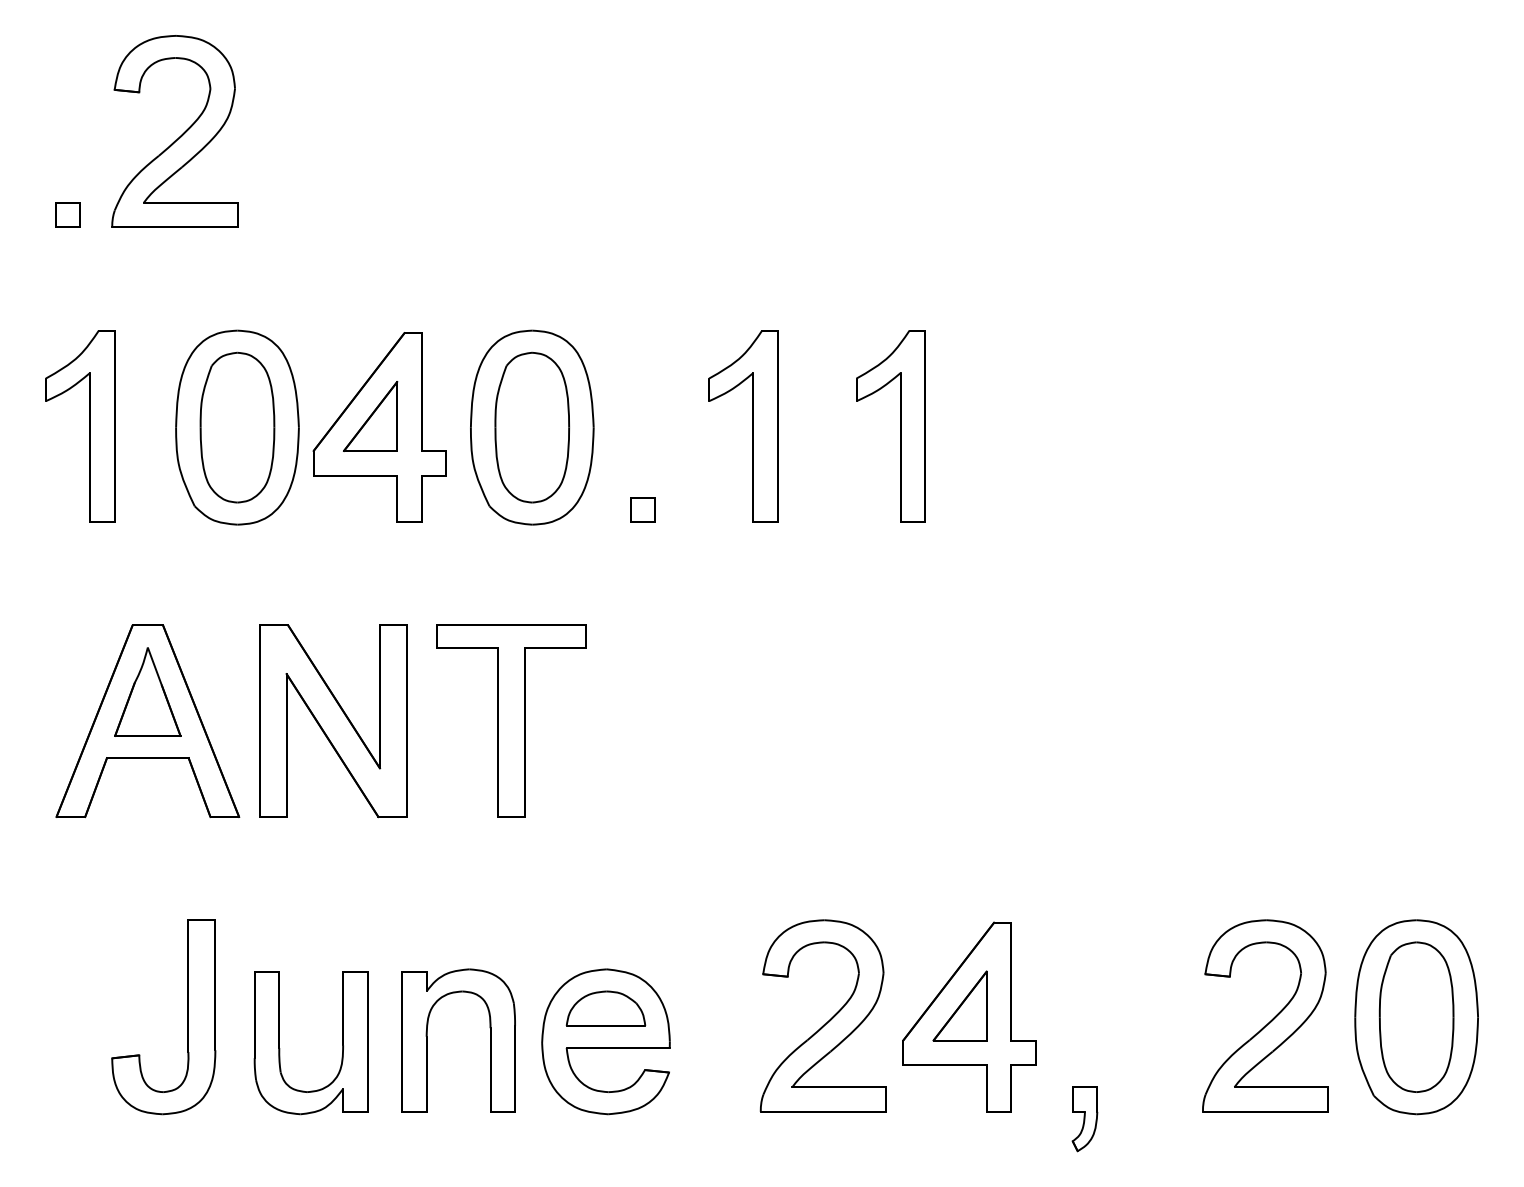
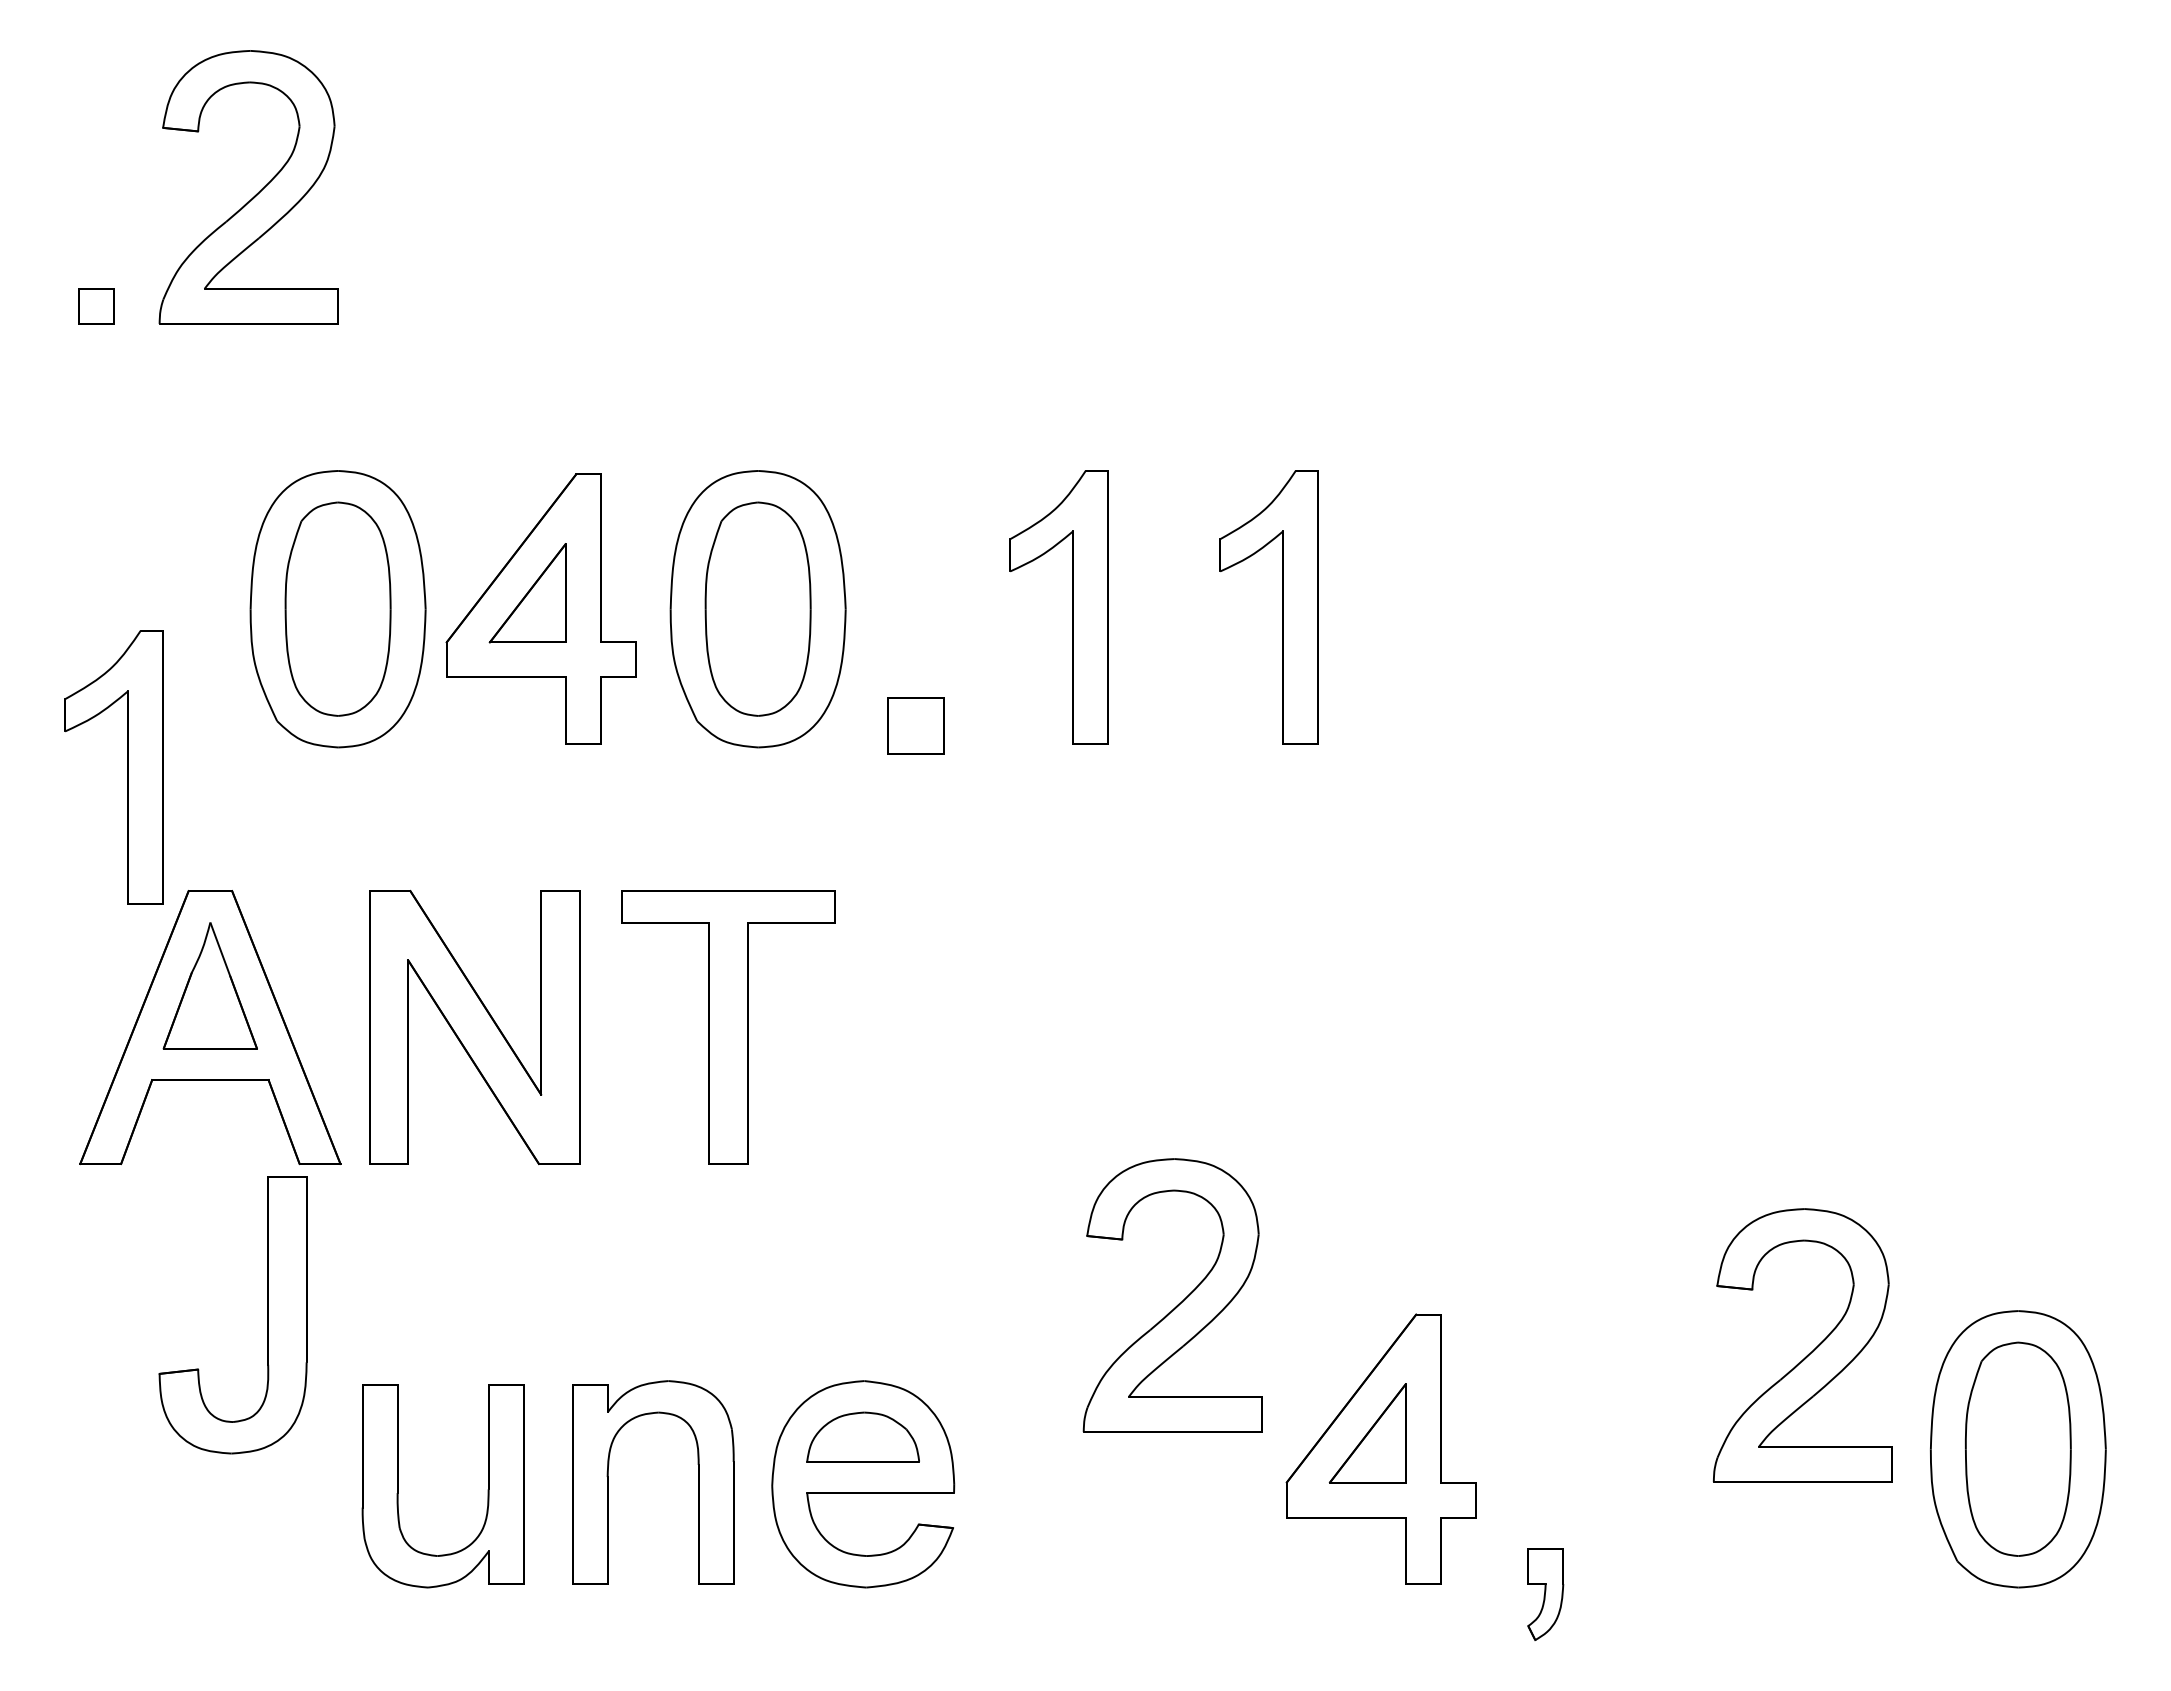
part: (89, 426) -> (127, 767), moved
part: (642, 509) -> (915, 726), size x1.6
part: (187, 1017) -> (267, 1315), moved
part: (827, 1021) -> (1178, 1303), moved
part: (1269, 1021) -> (1808, 1353), moved

